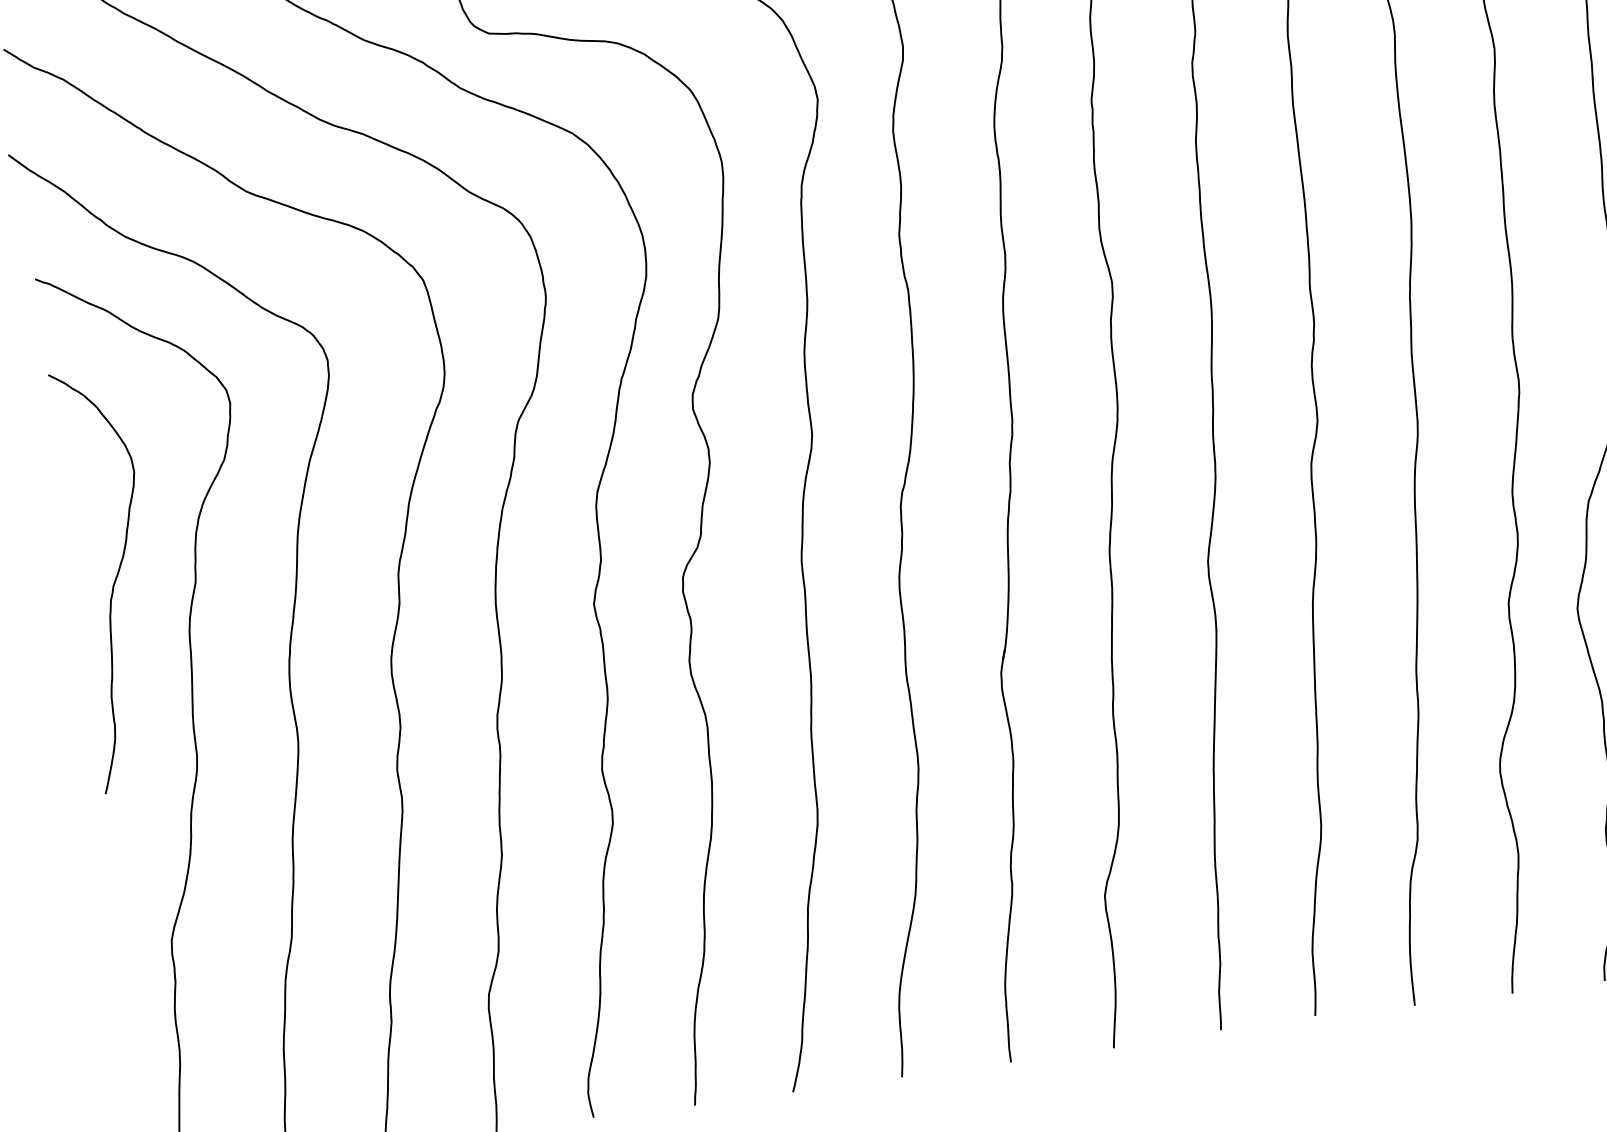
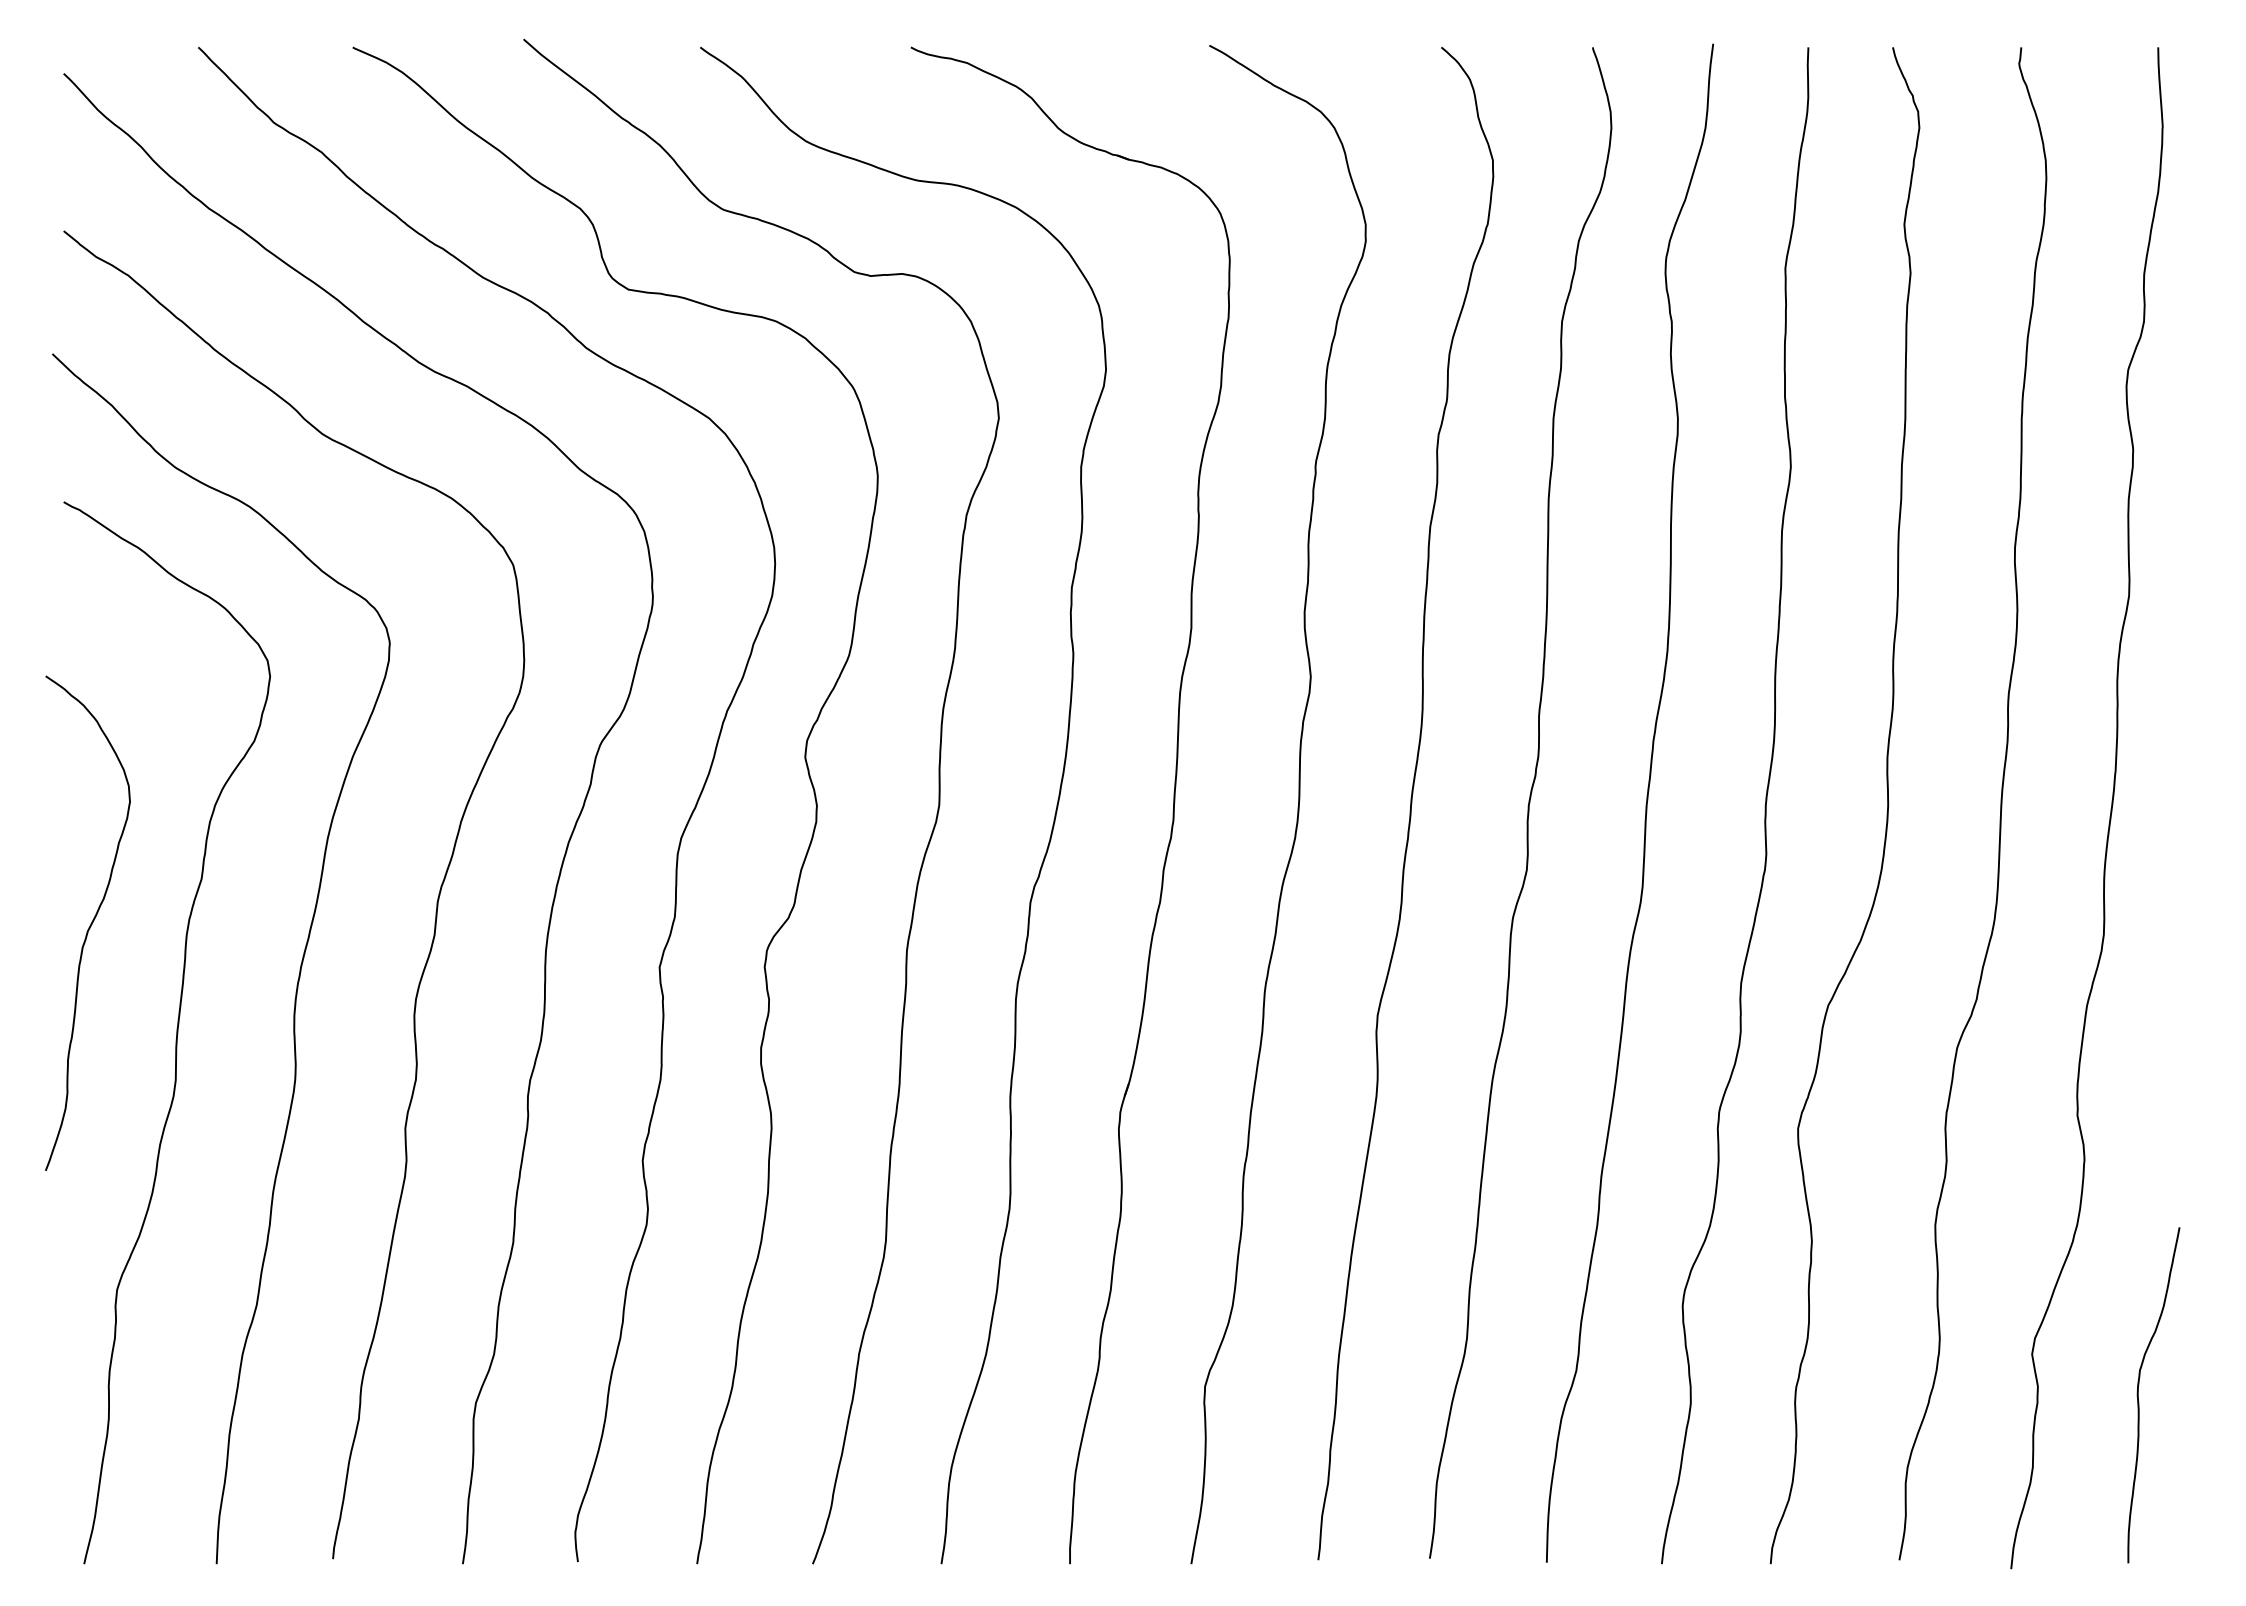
curve: (114, 579) -> (90, 923), moved

